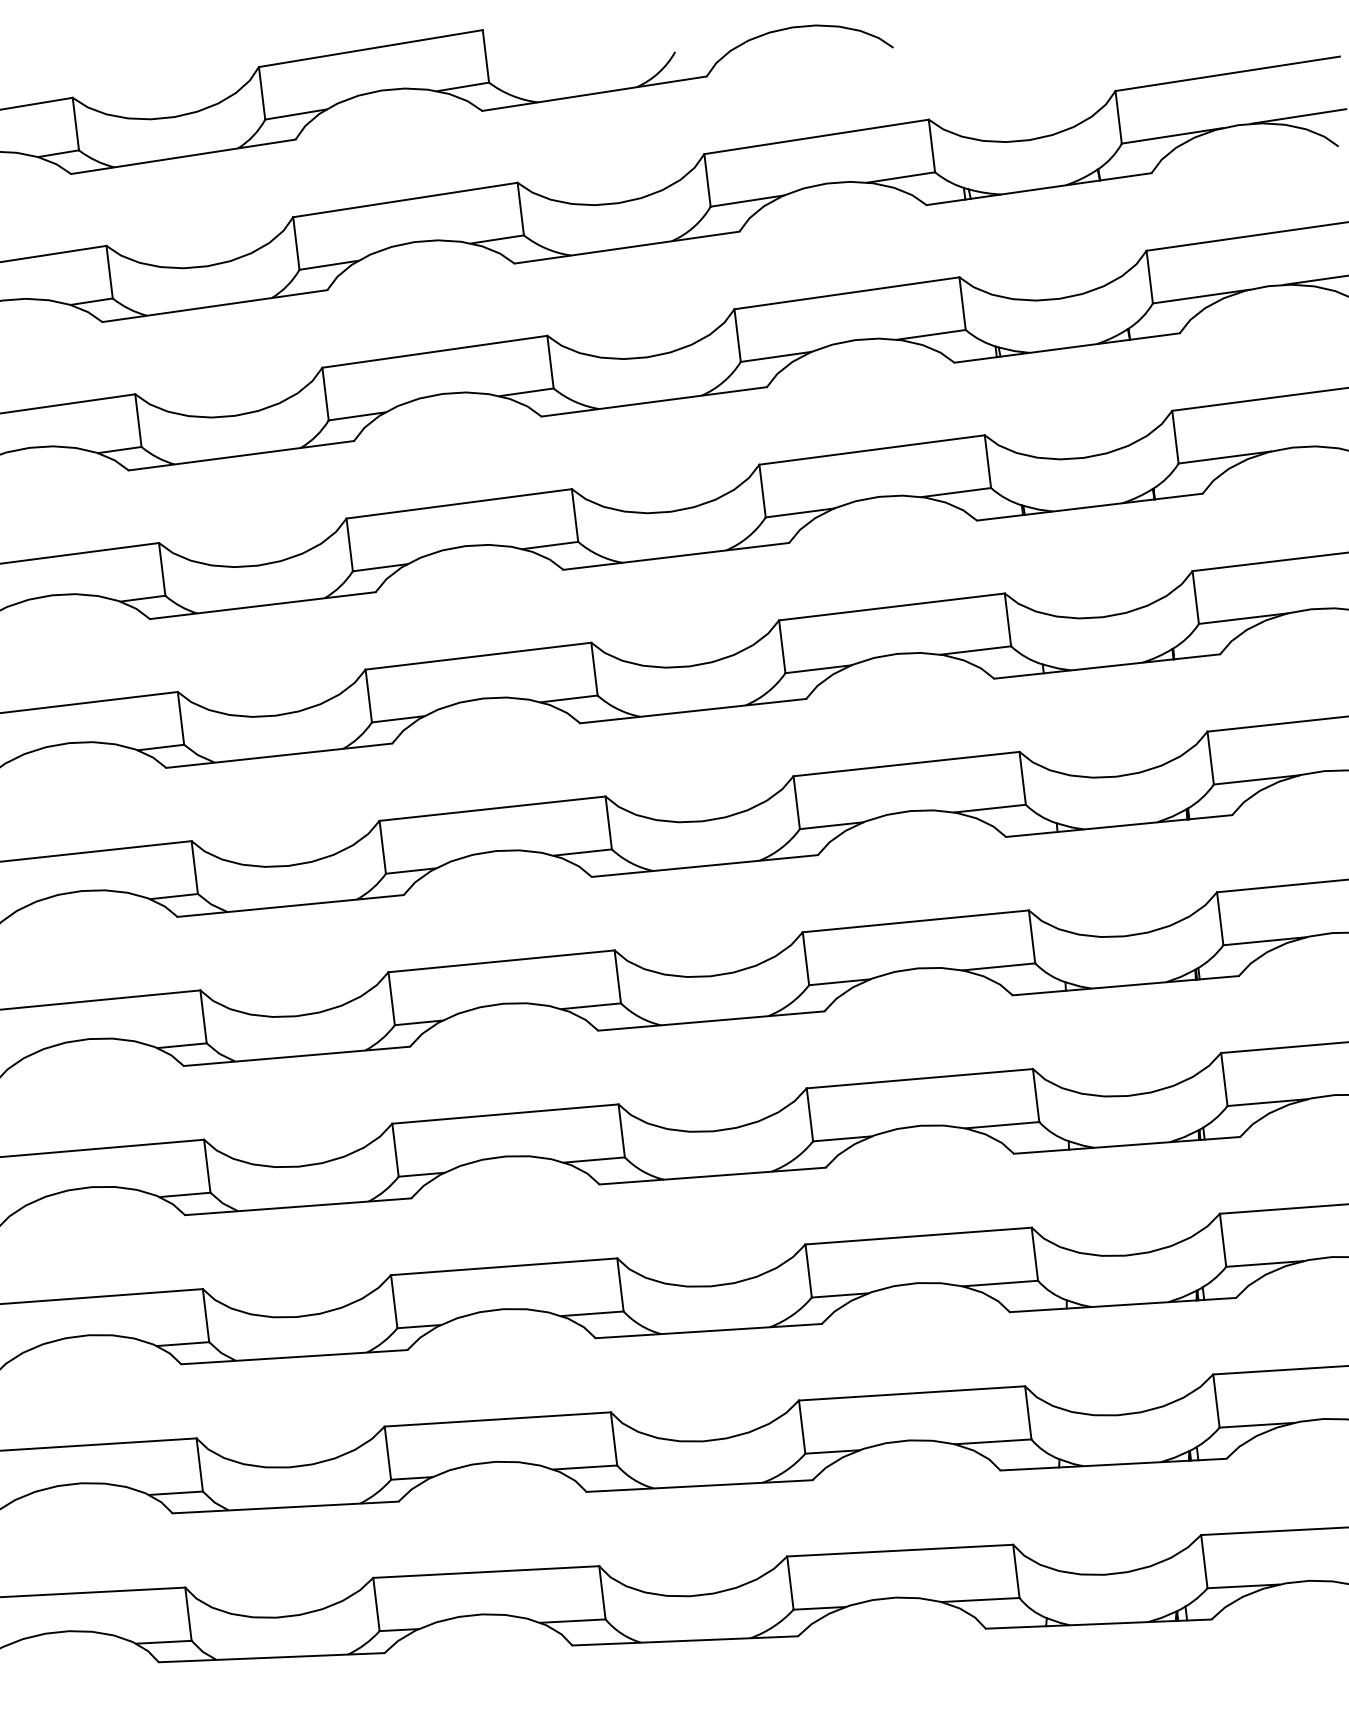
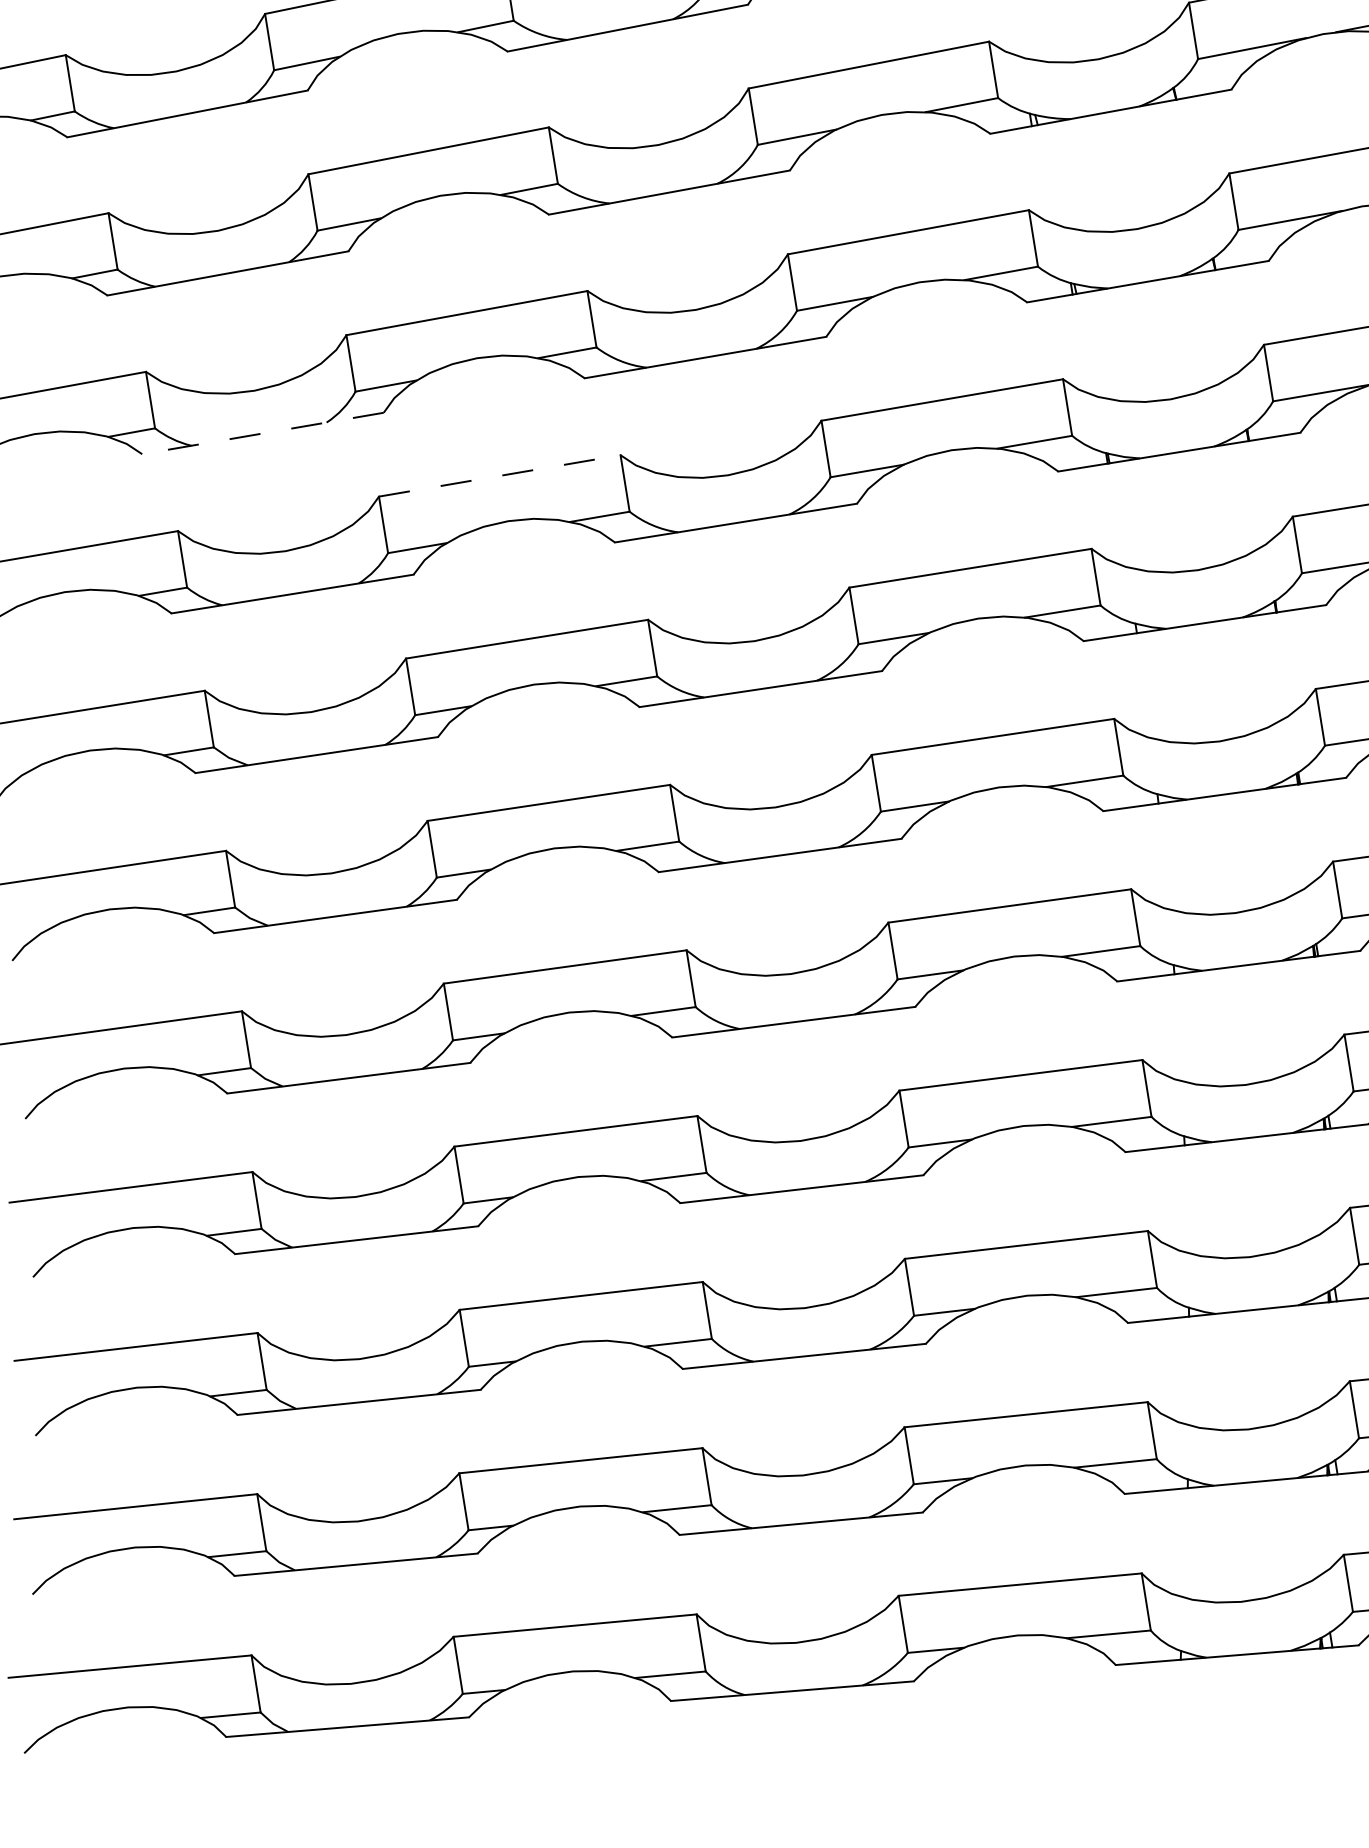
line: (241, 455) -> (263, 433), solid -> dashed
line: (459, 503) -> (500, 475), solid -> dashed

